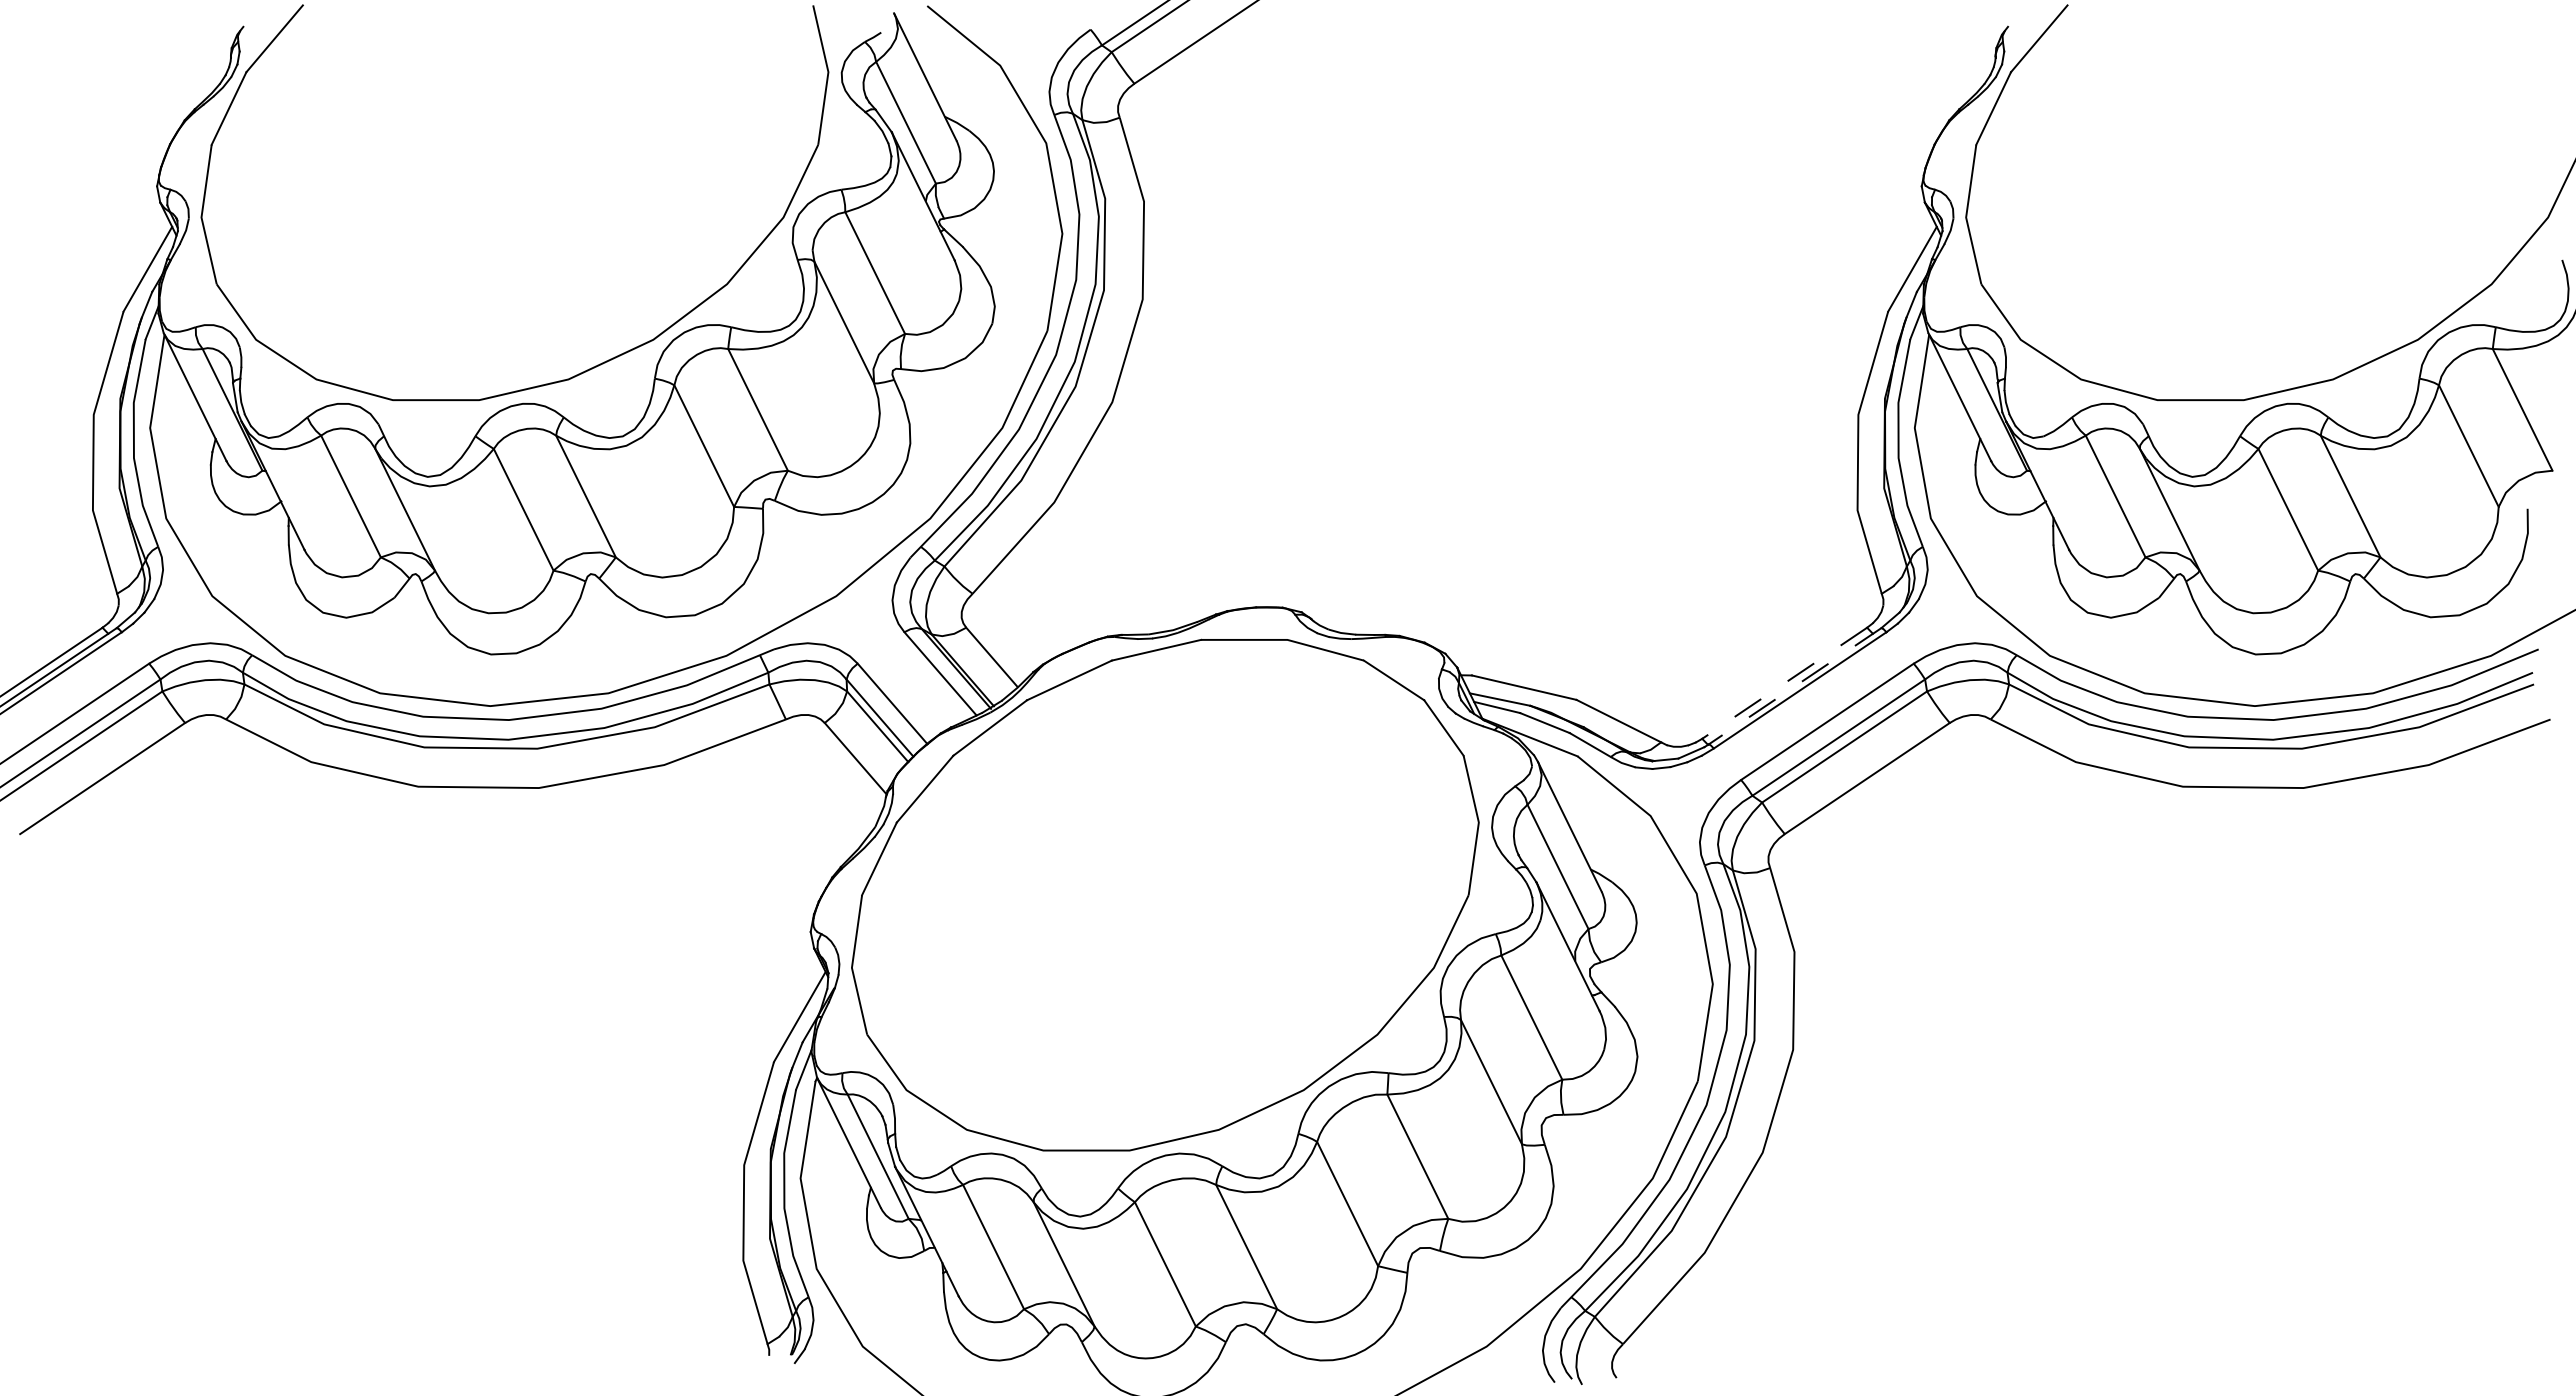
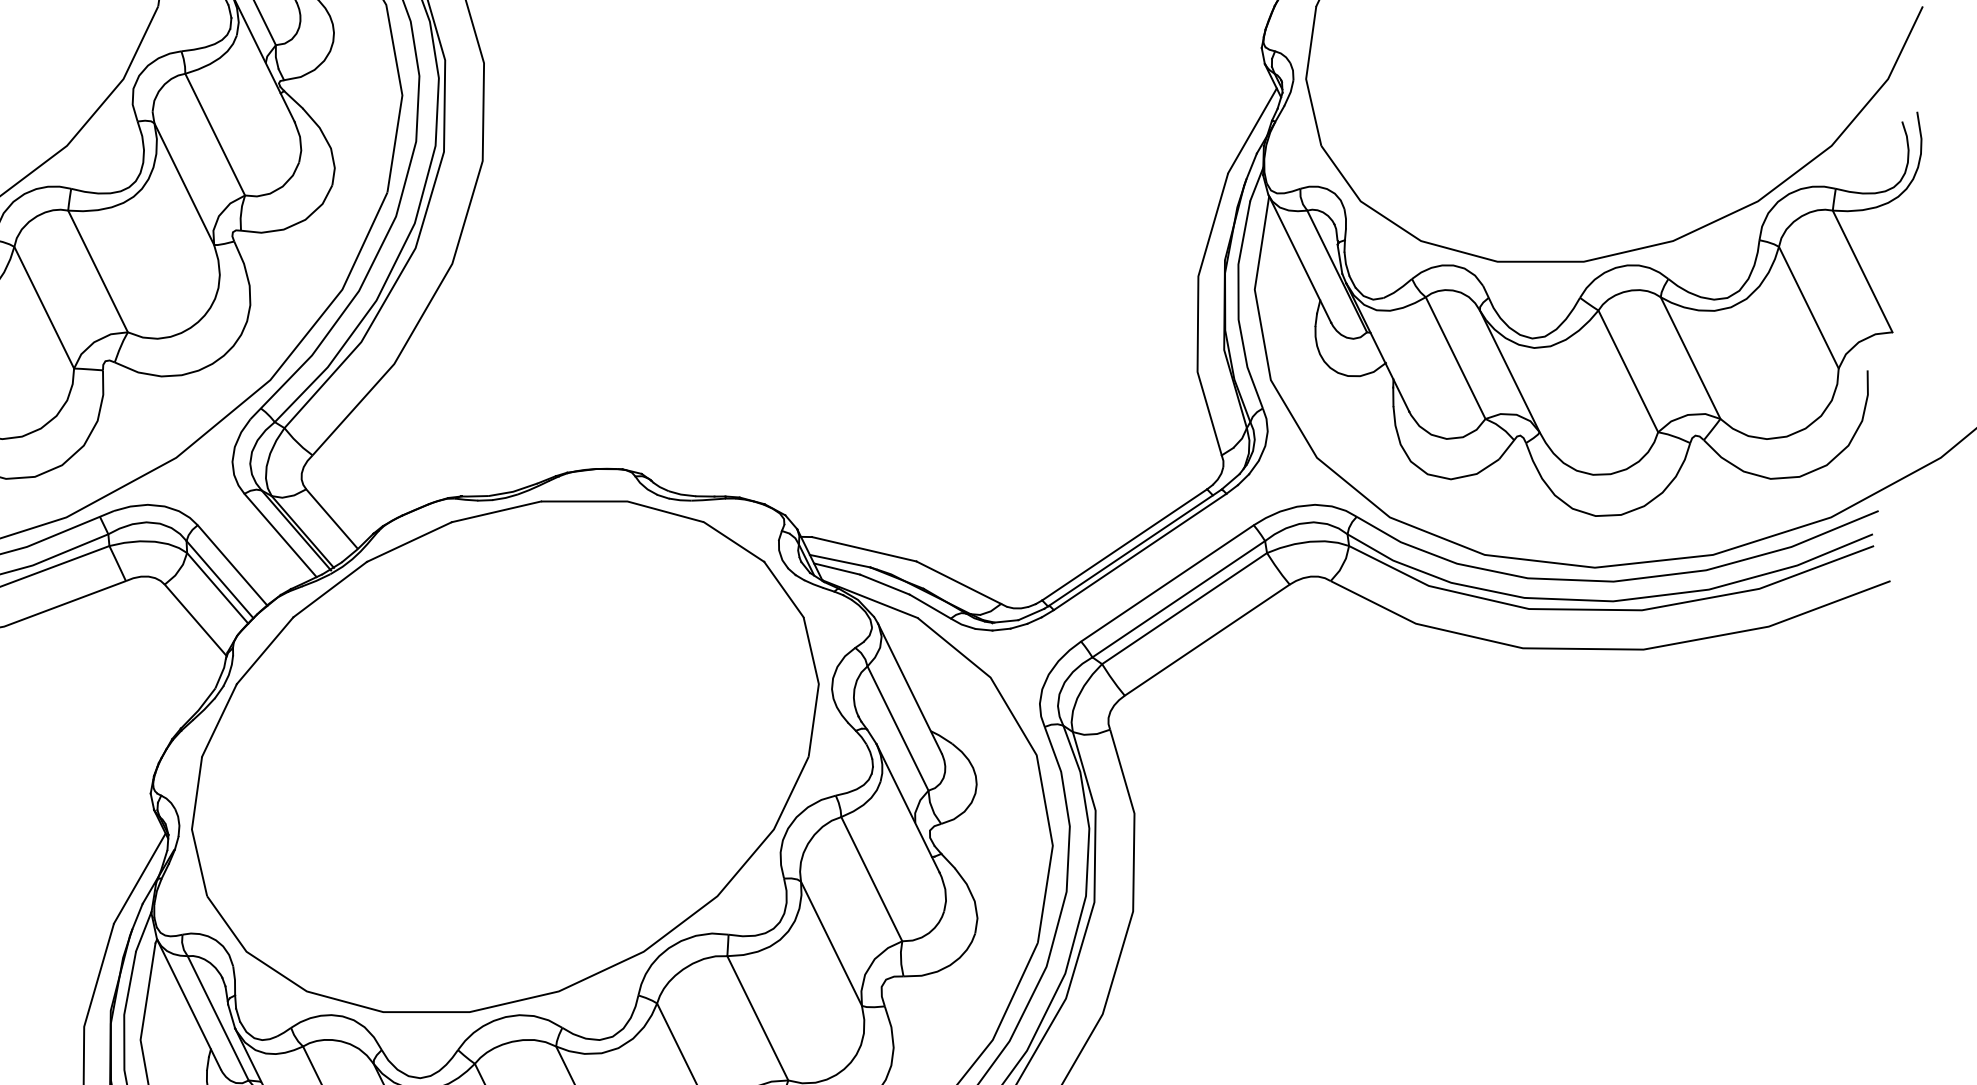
line: (1784, 683) -> (1124, 545), dashed -> solid
line: (1794, 686) -> (1134, 548), dashed -> solid

